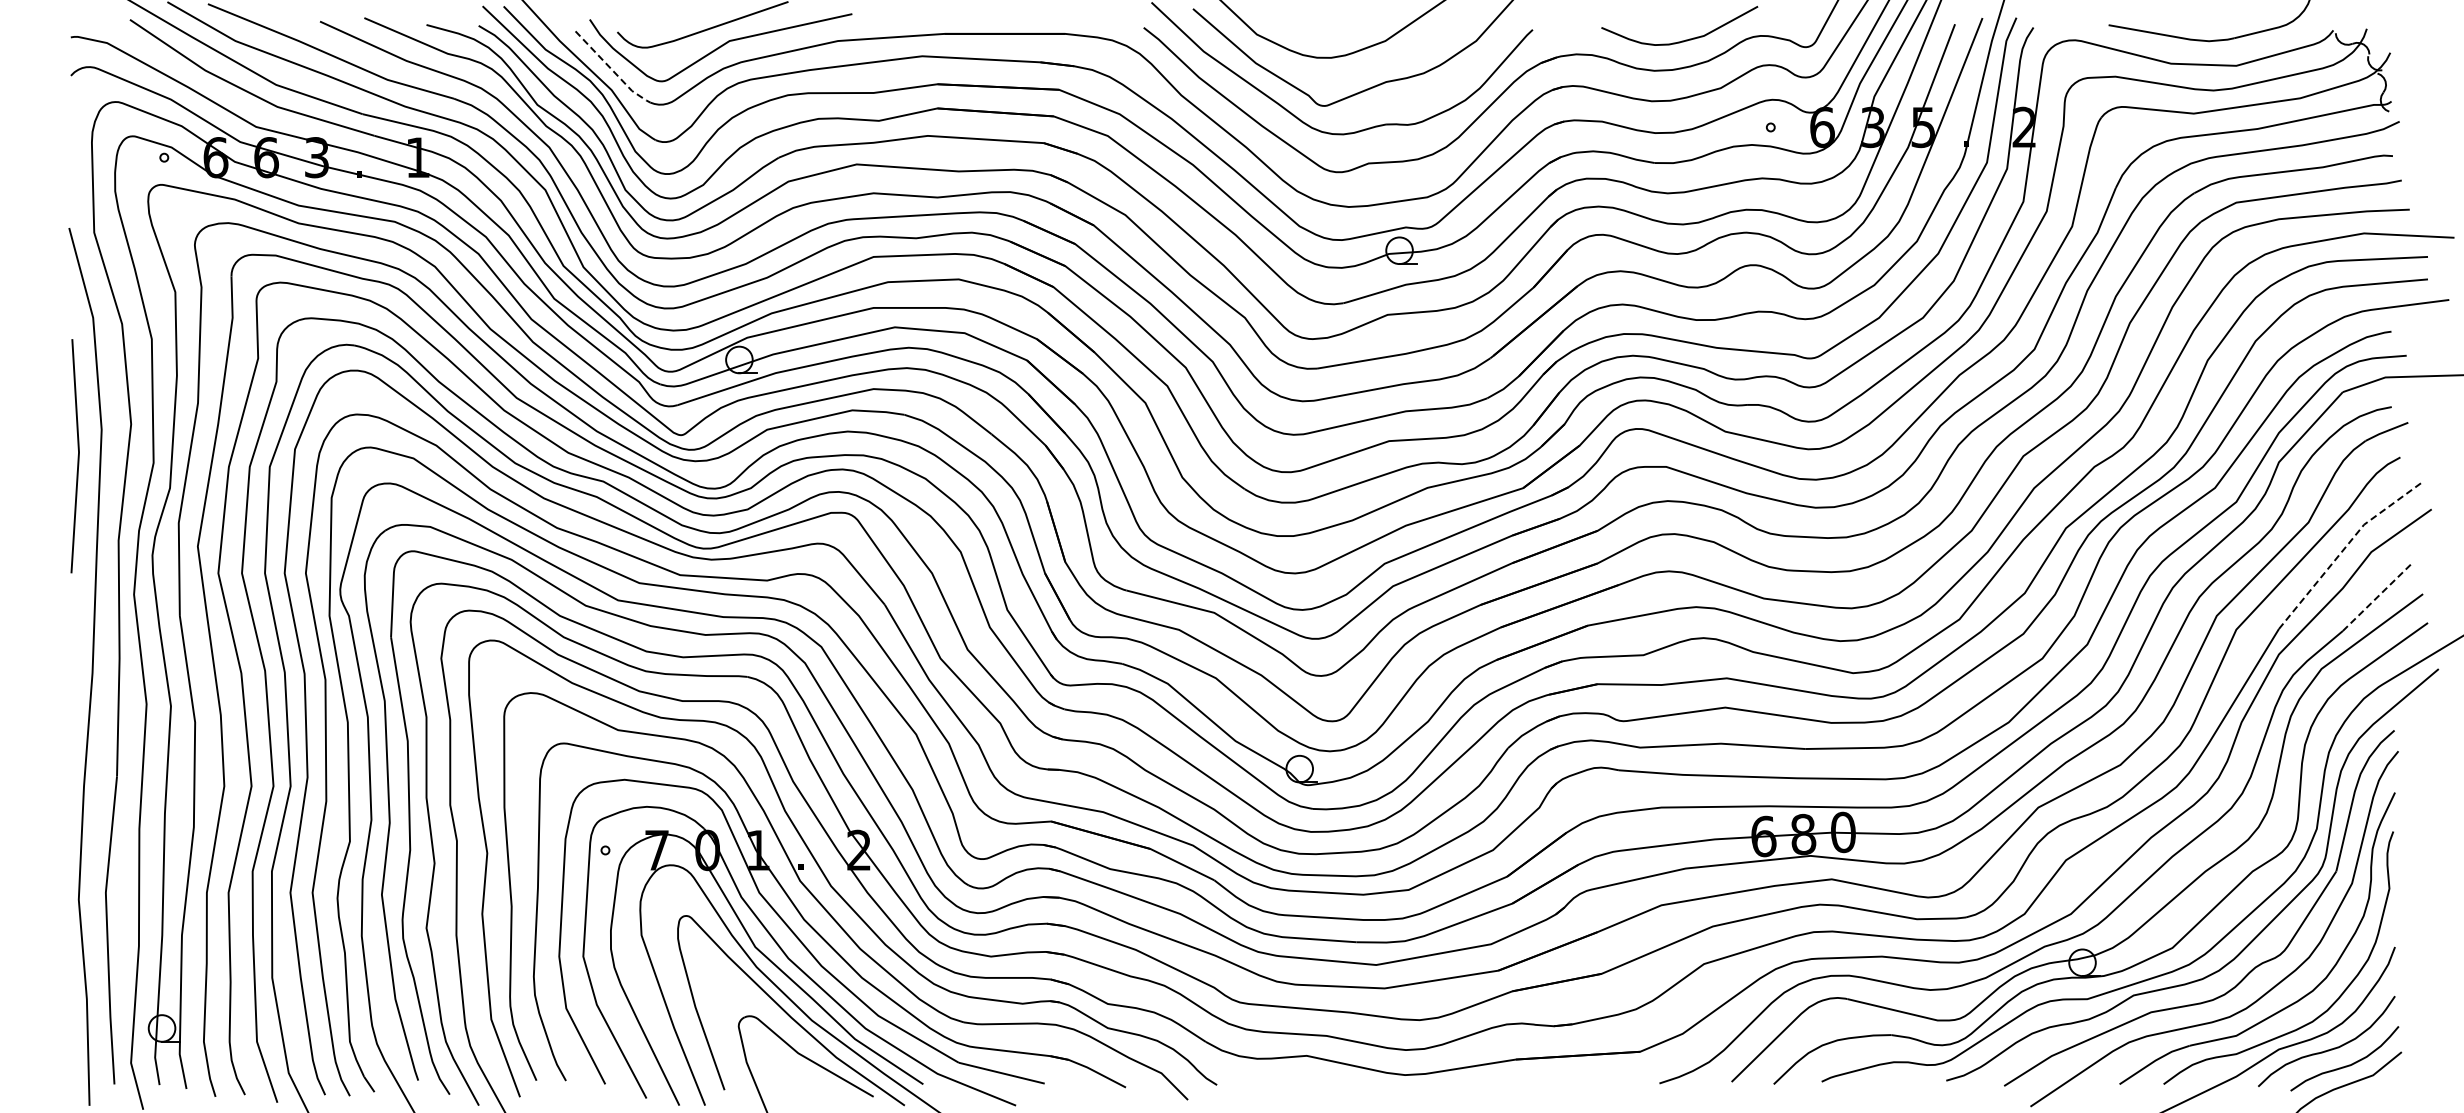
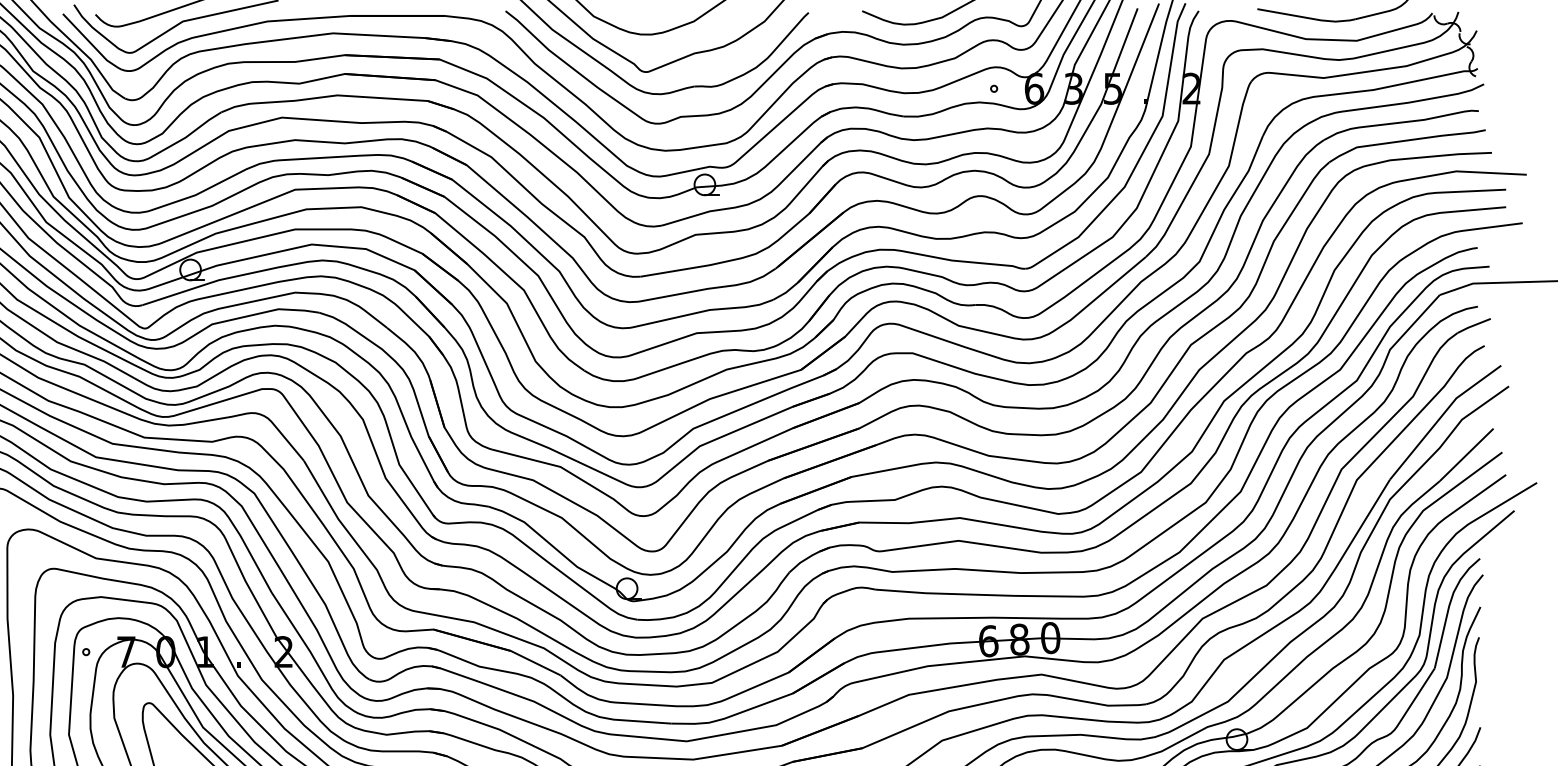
line: (612, 70) -> (91, 44), dashed -> solid
line: (2344, 548) -> (1441, 416), dashed -> solid
line: (2377, 597) -> (1466, 455), dashed -> solid

